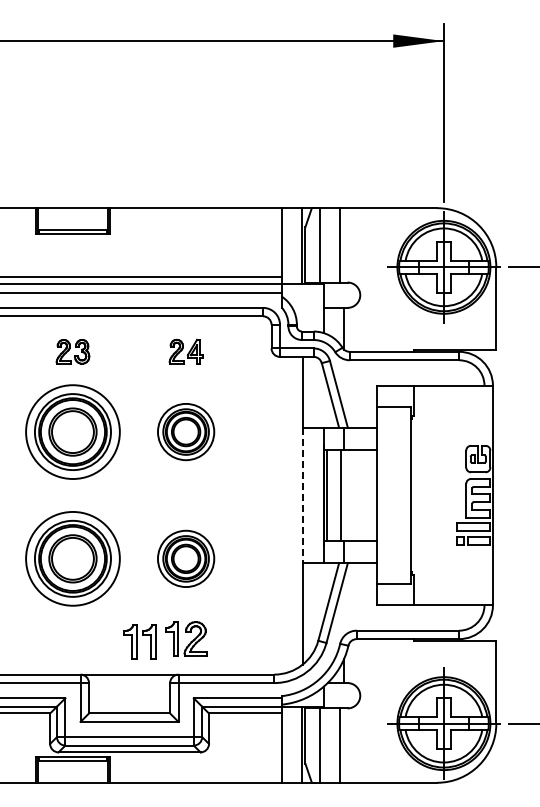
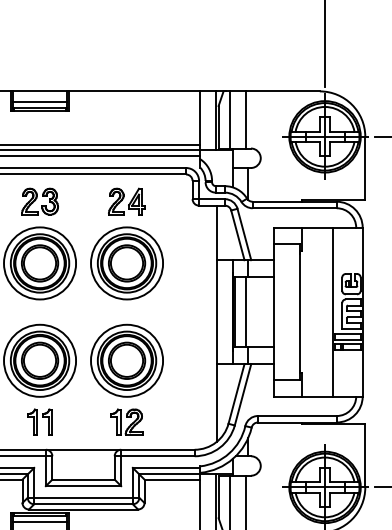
line: (72, 221) -> (39, 101), added
part: (72, 351) -> (39, 201), size x1.43
part: (185, 351) -> (126, 201), size x1.43
part: (185, 431) -> (126, 262), size x1.67
line: (302, 495) -> (216, 312), dashed -> solid
line: (454, 495) -> (333, 312), added
part: (185, 558) -> (126, 360), size x1.67
part: (139, 641) -> (39, 422), moved
line: (72, 769) -> (39, 522), added

